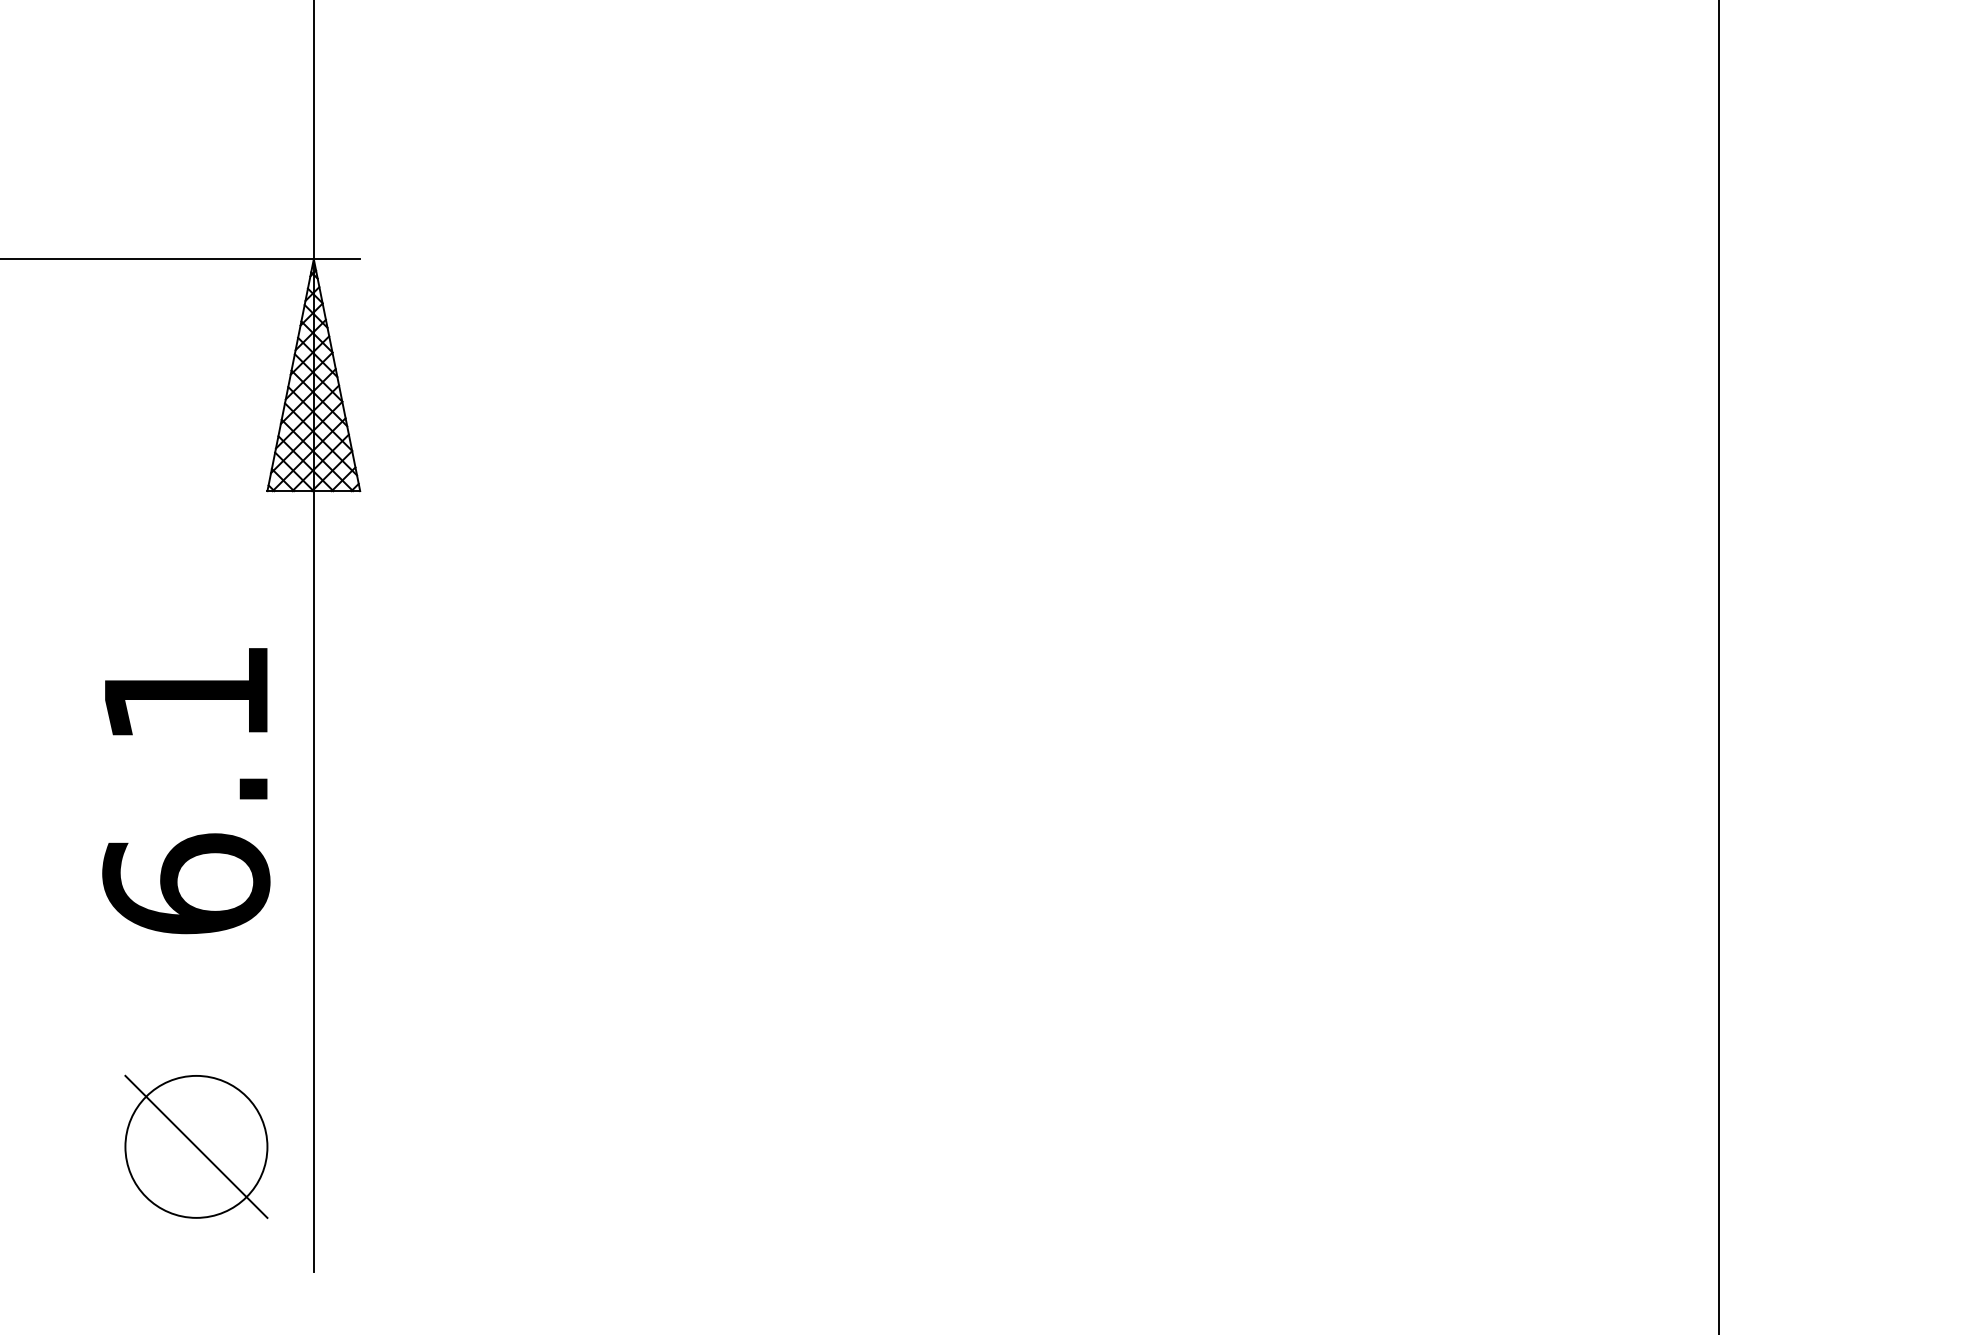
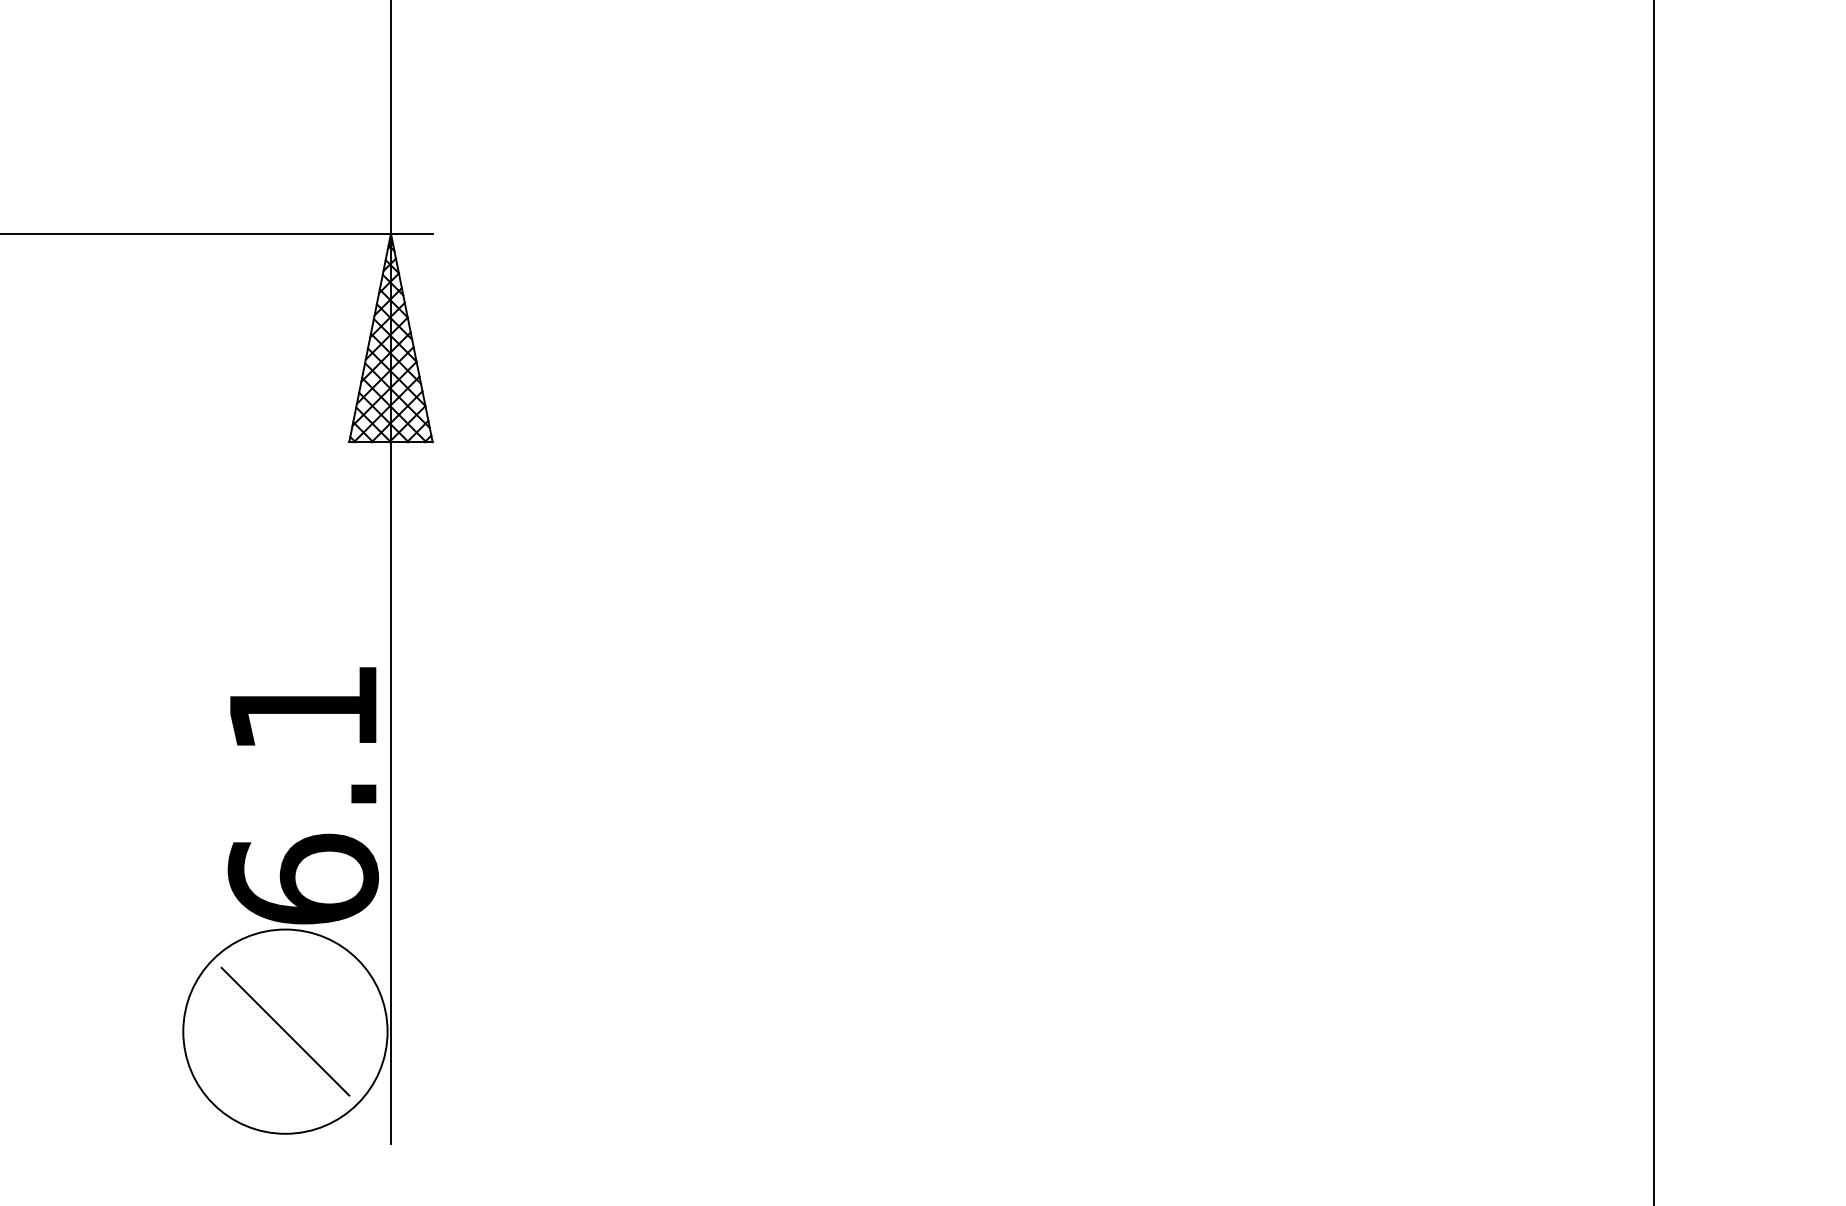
text: (185, 790) -> (302, 795), moved
circle: (196, 1146) -> (285, 1031), size x1.6

